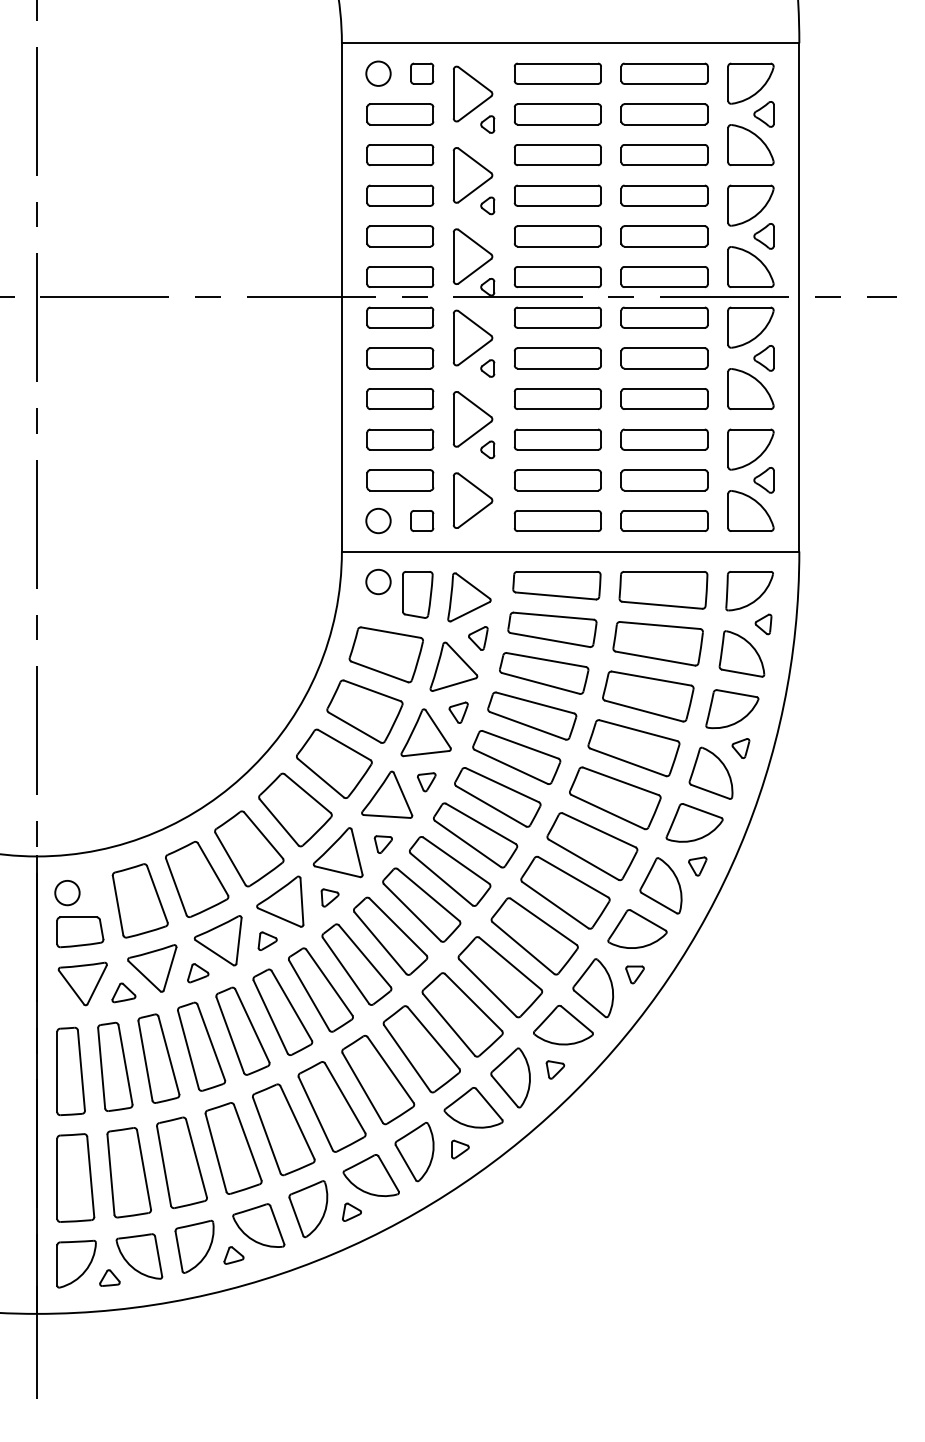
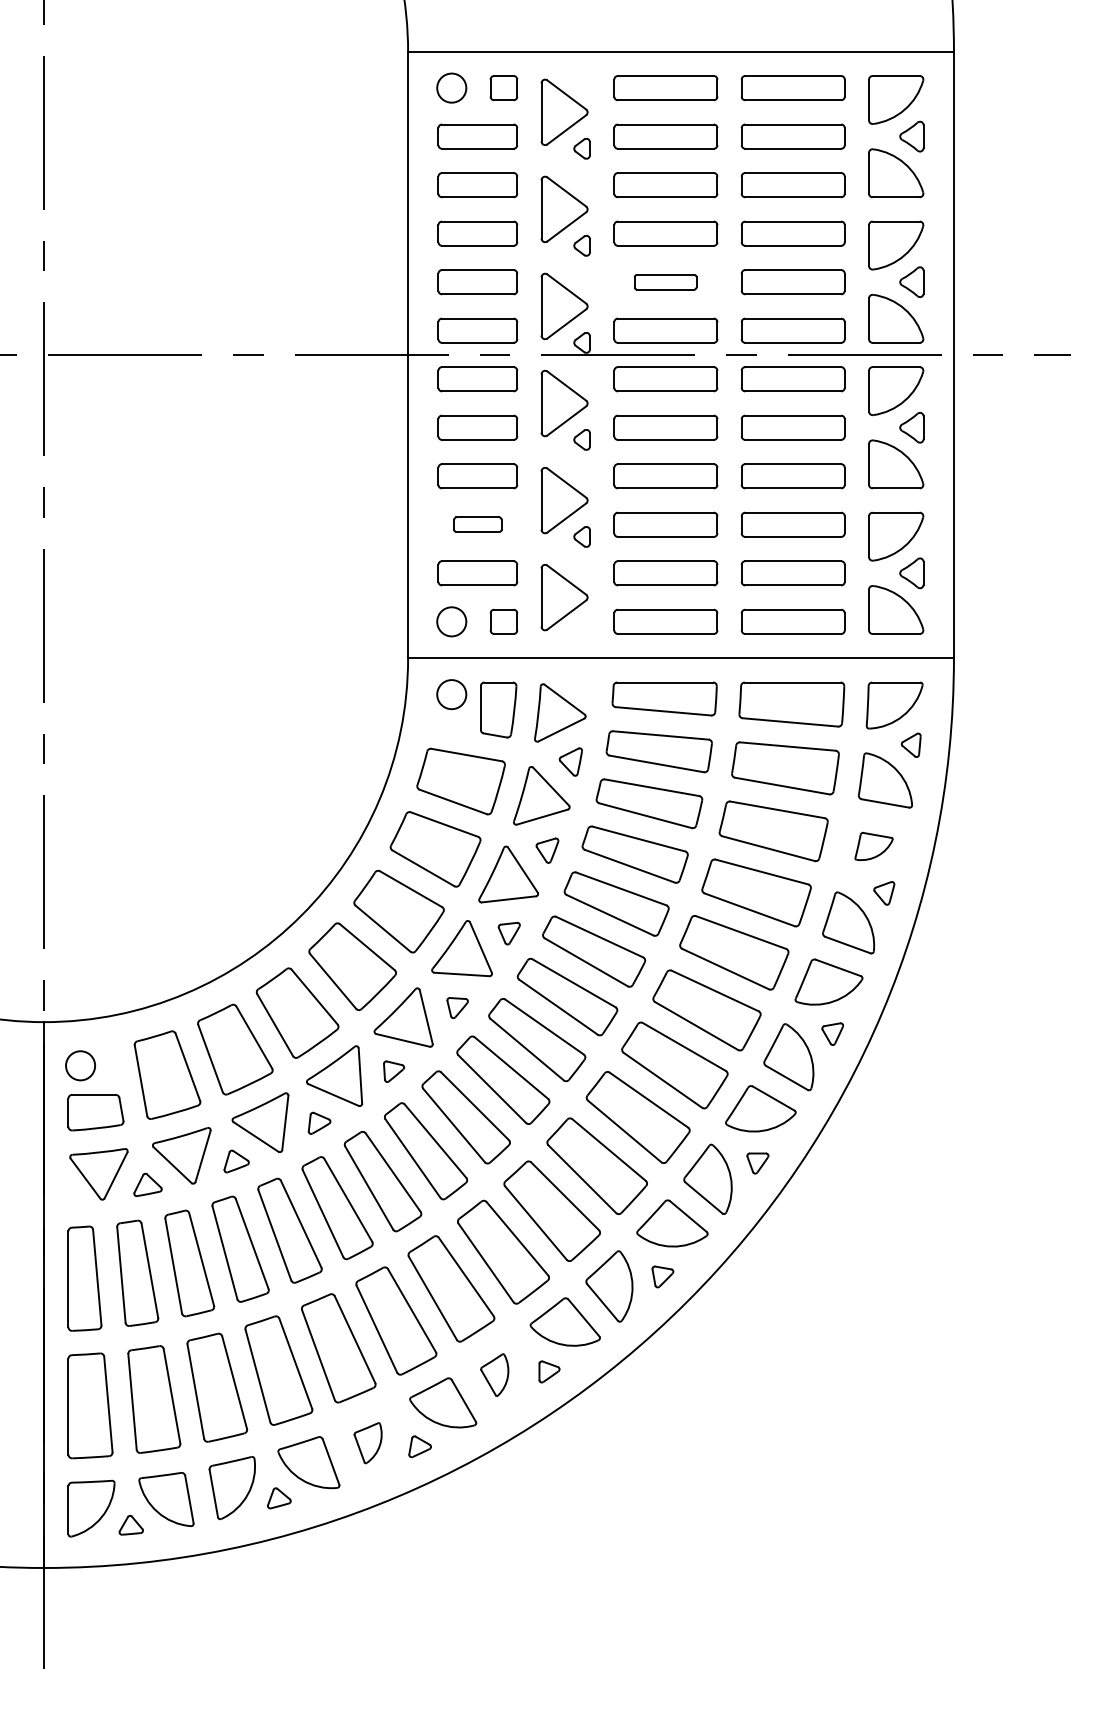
part: (557, 236) -> (665, 282), size x0.6
part: (400, 439) -> (478, 524), size x0.6
part: (732, 709) -> (874, 846), size x0.6
part: (414, 1152) -> (494, 1375), size x0.6
part: (308, 1209) -> (368, 1443), size x0.6

